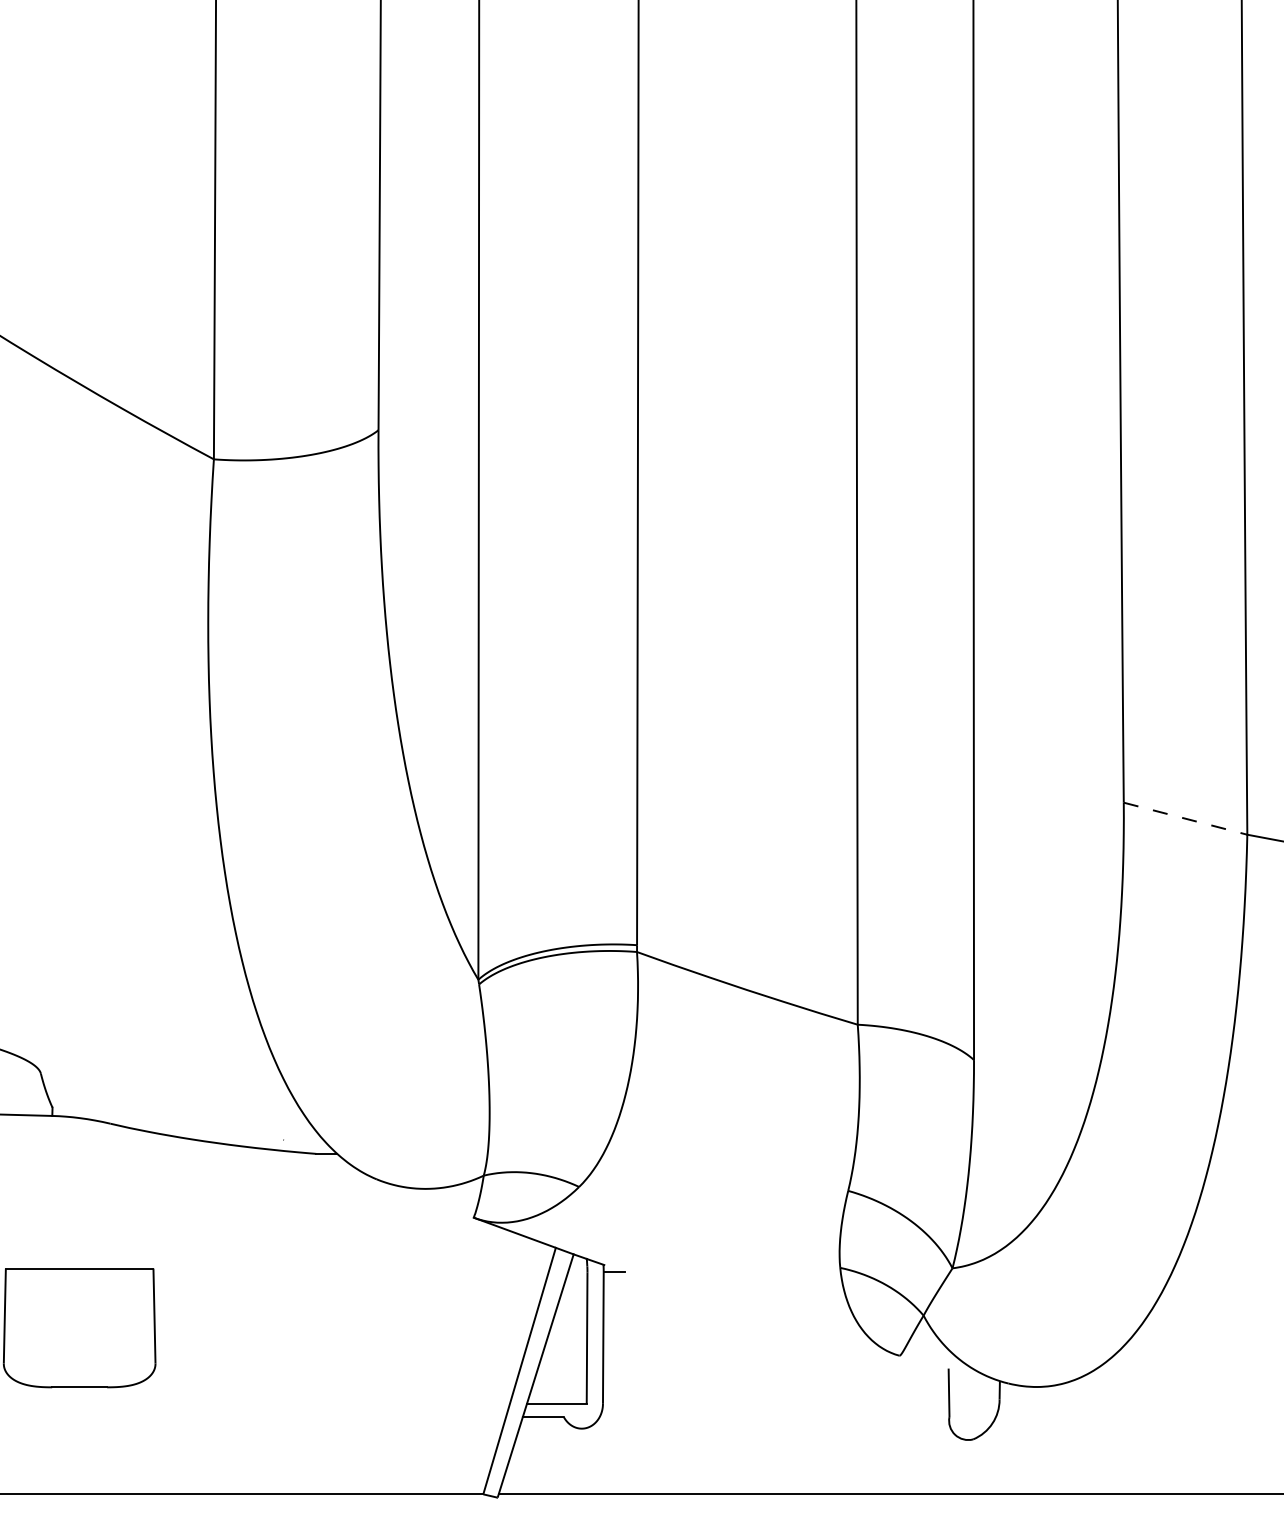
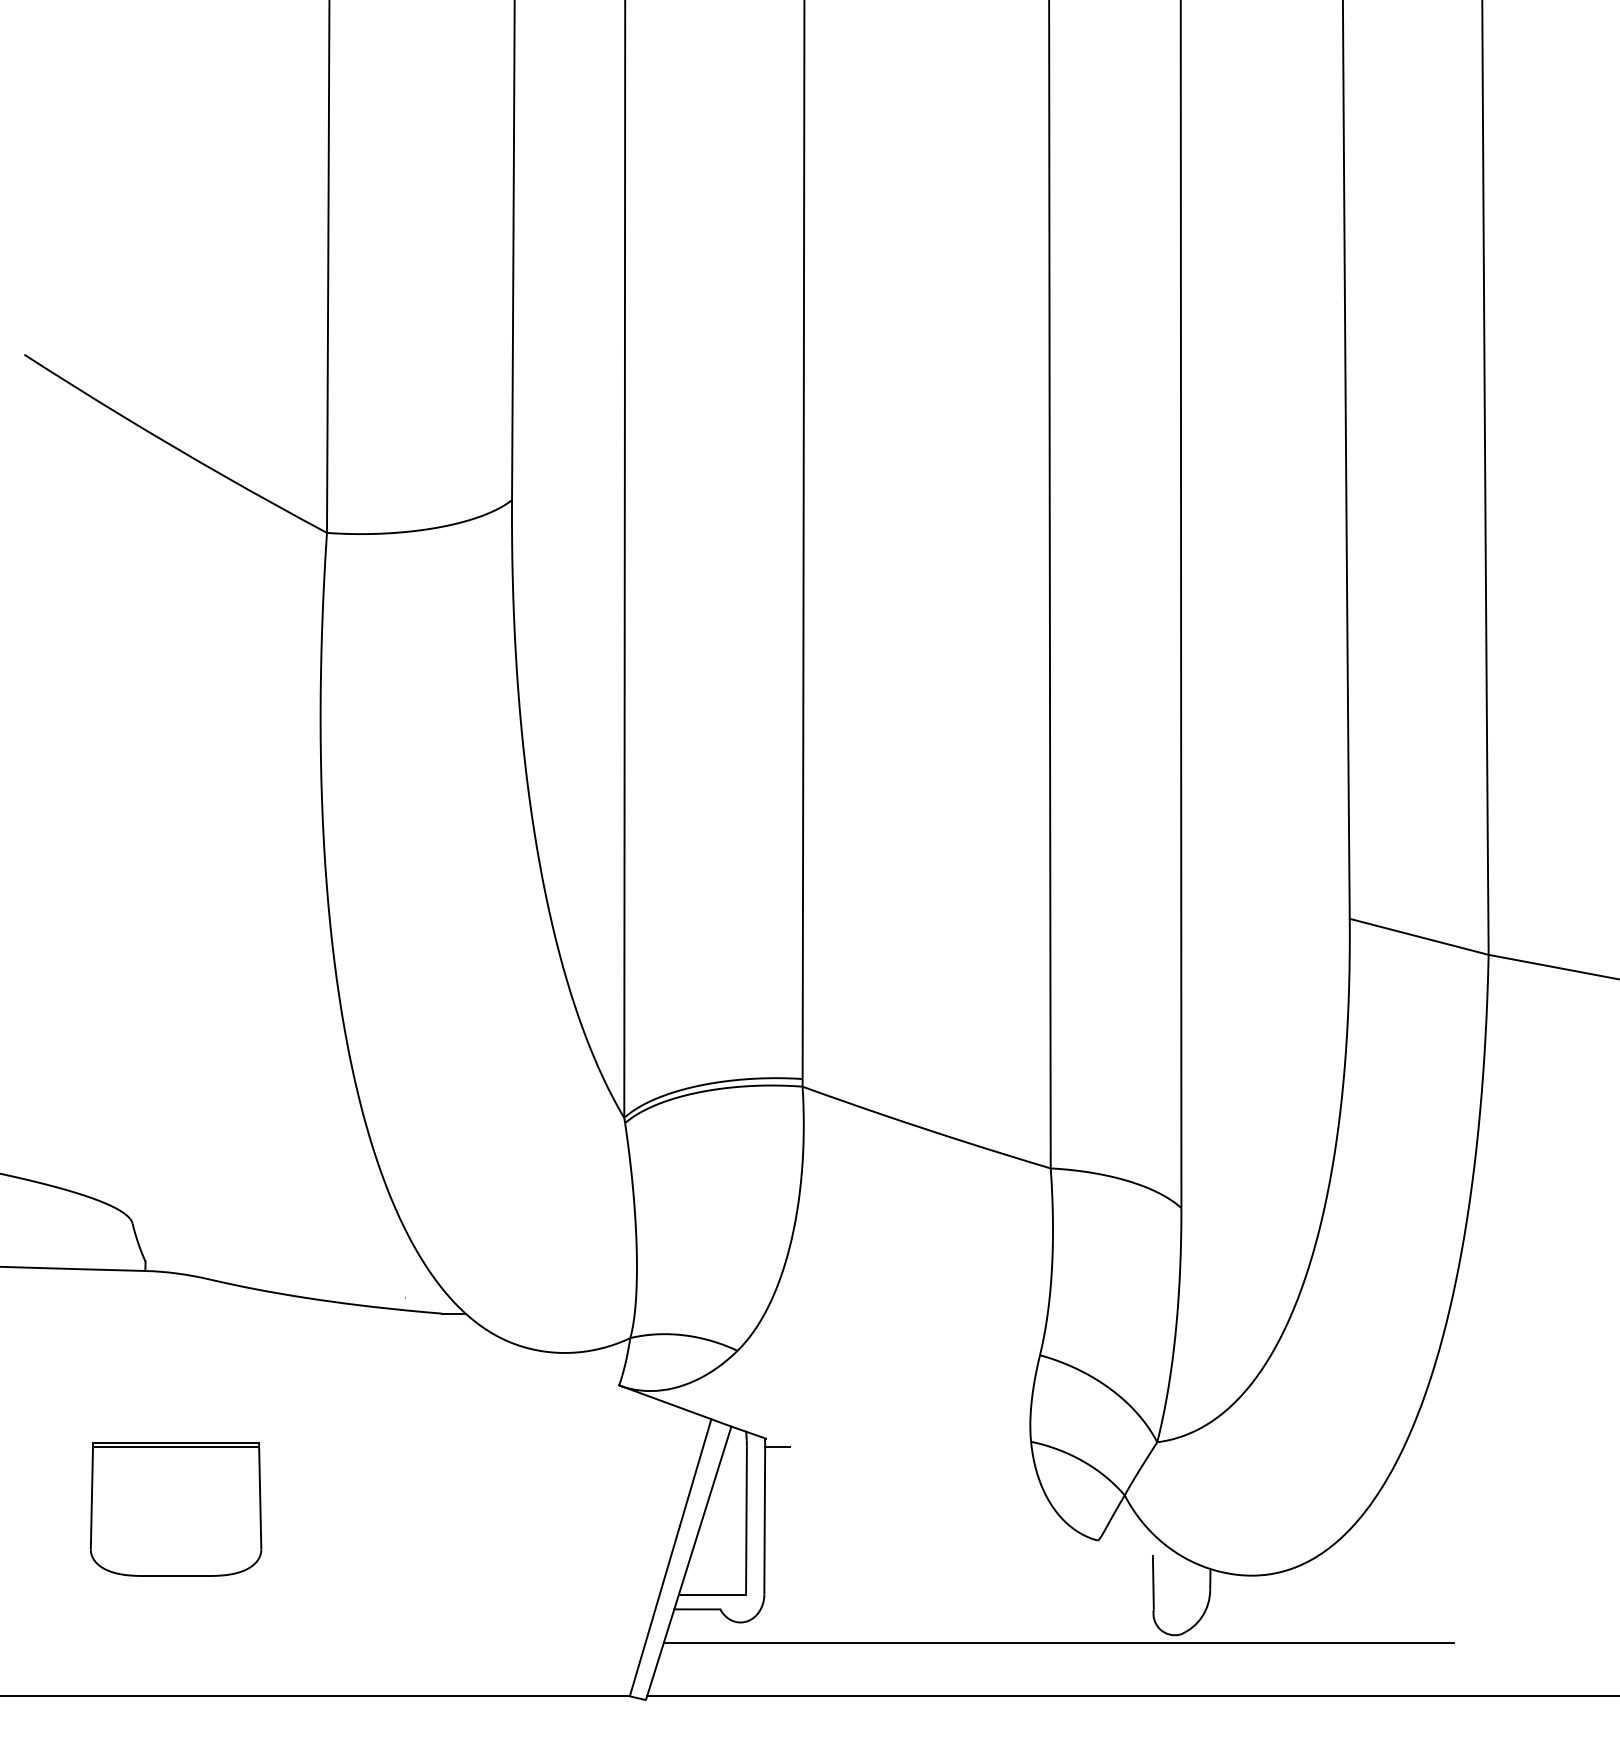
line: (1185, 818) -> (1419, 936), dashed -> solid
line: (80, 1272) -> (176, 1446), added
line: (864, 1446) -> (1058, 1642), added

